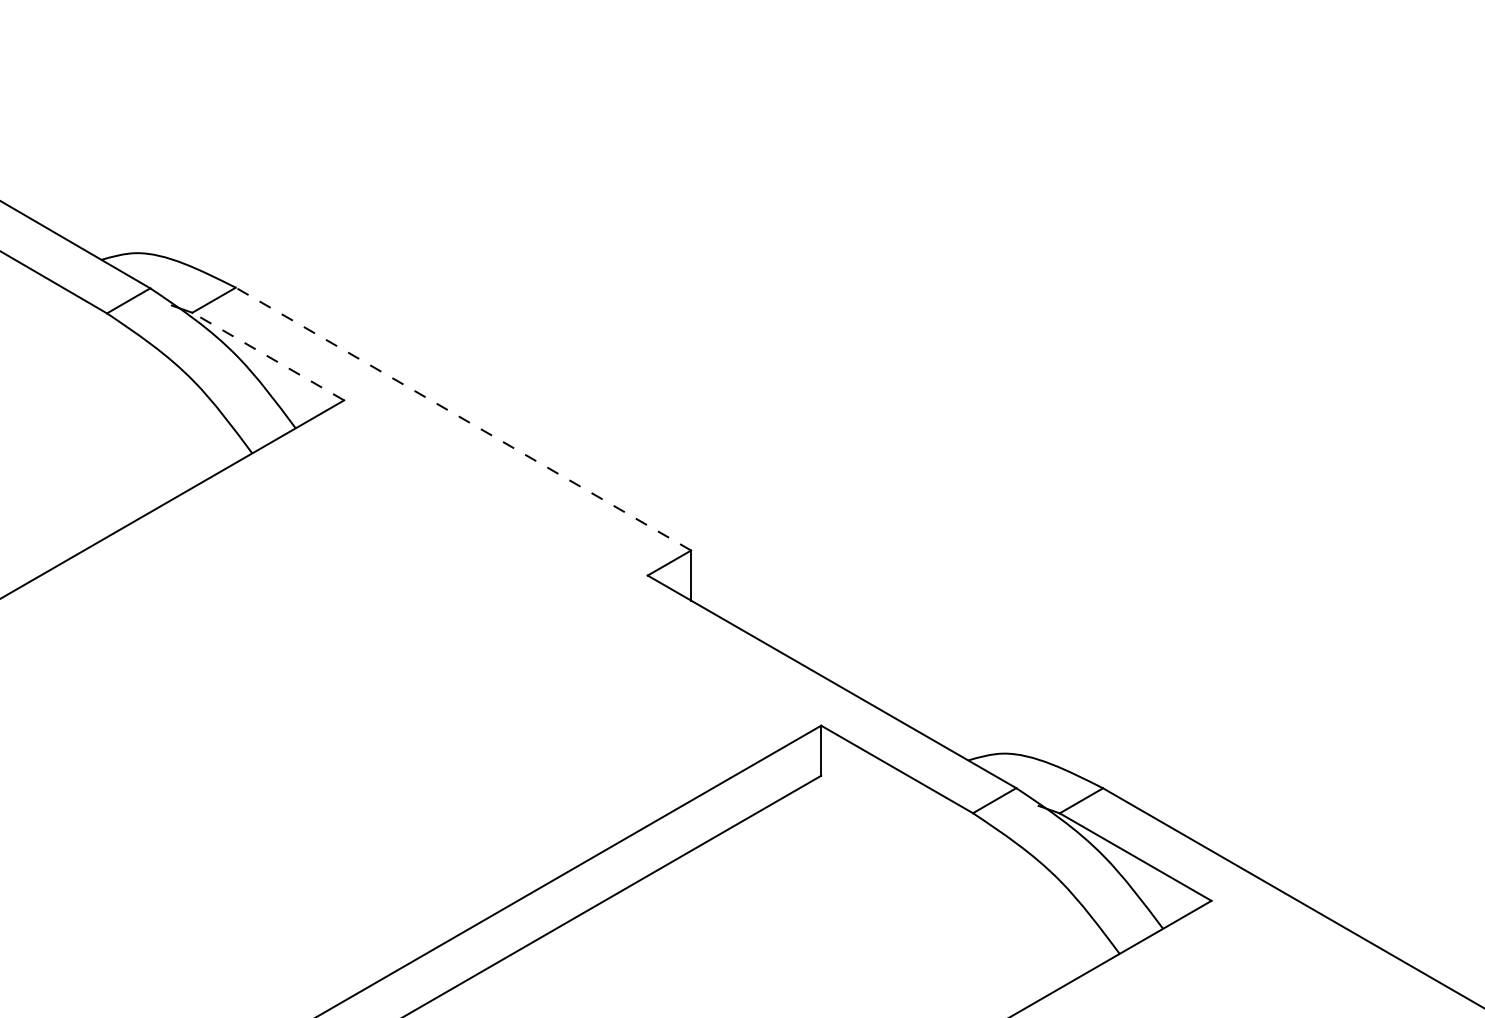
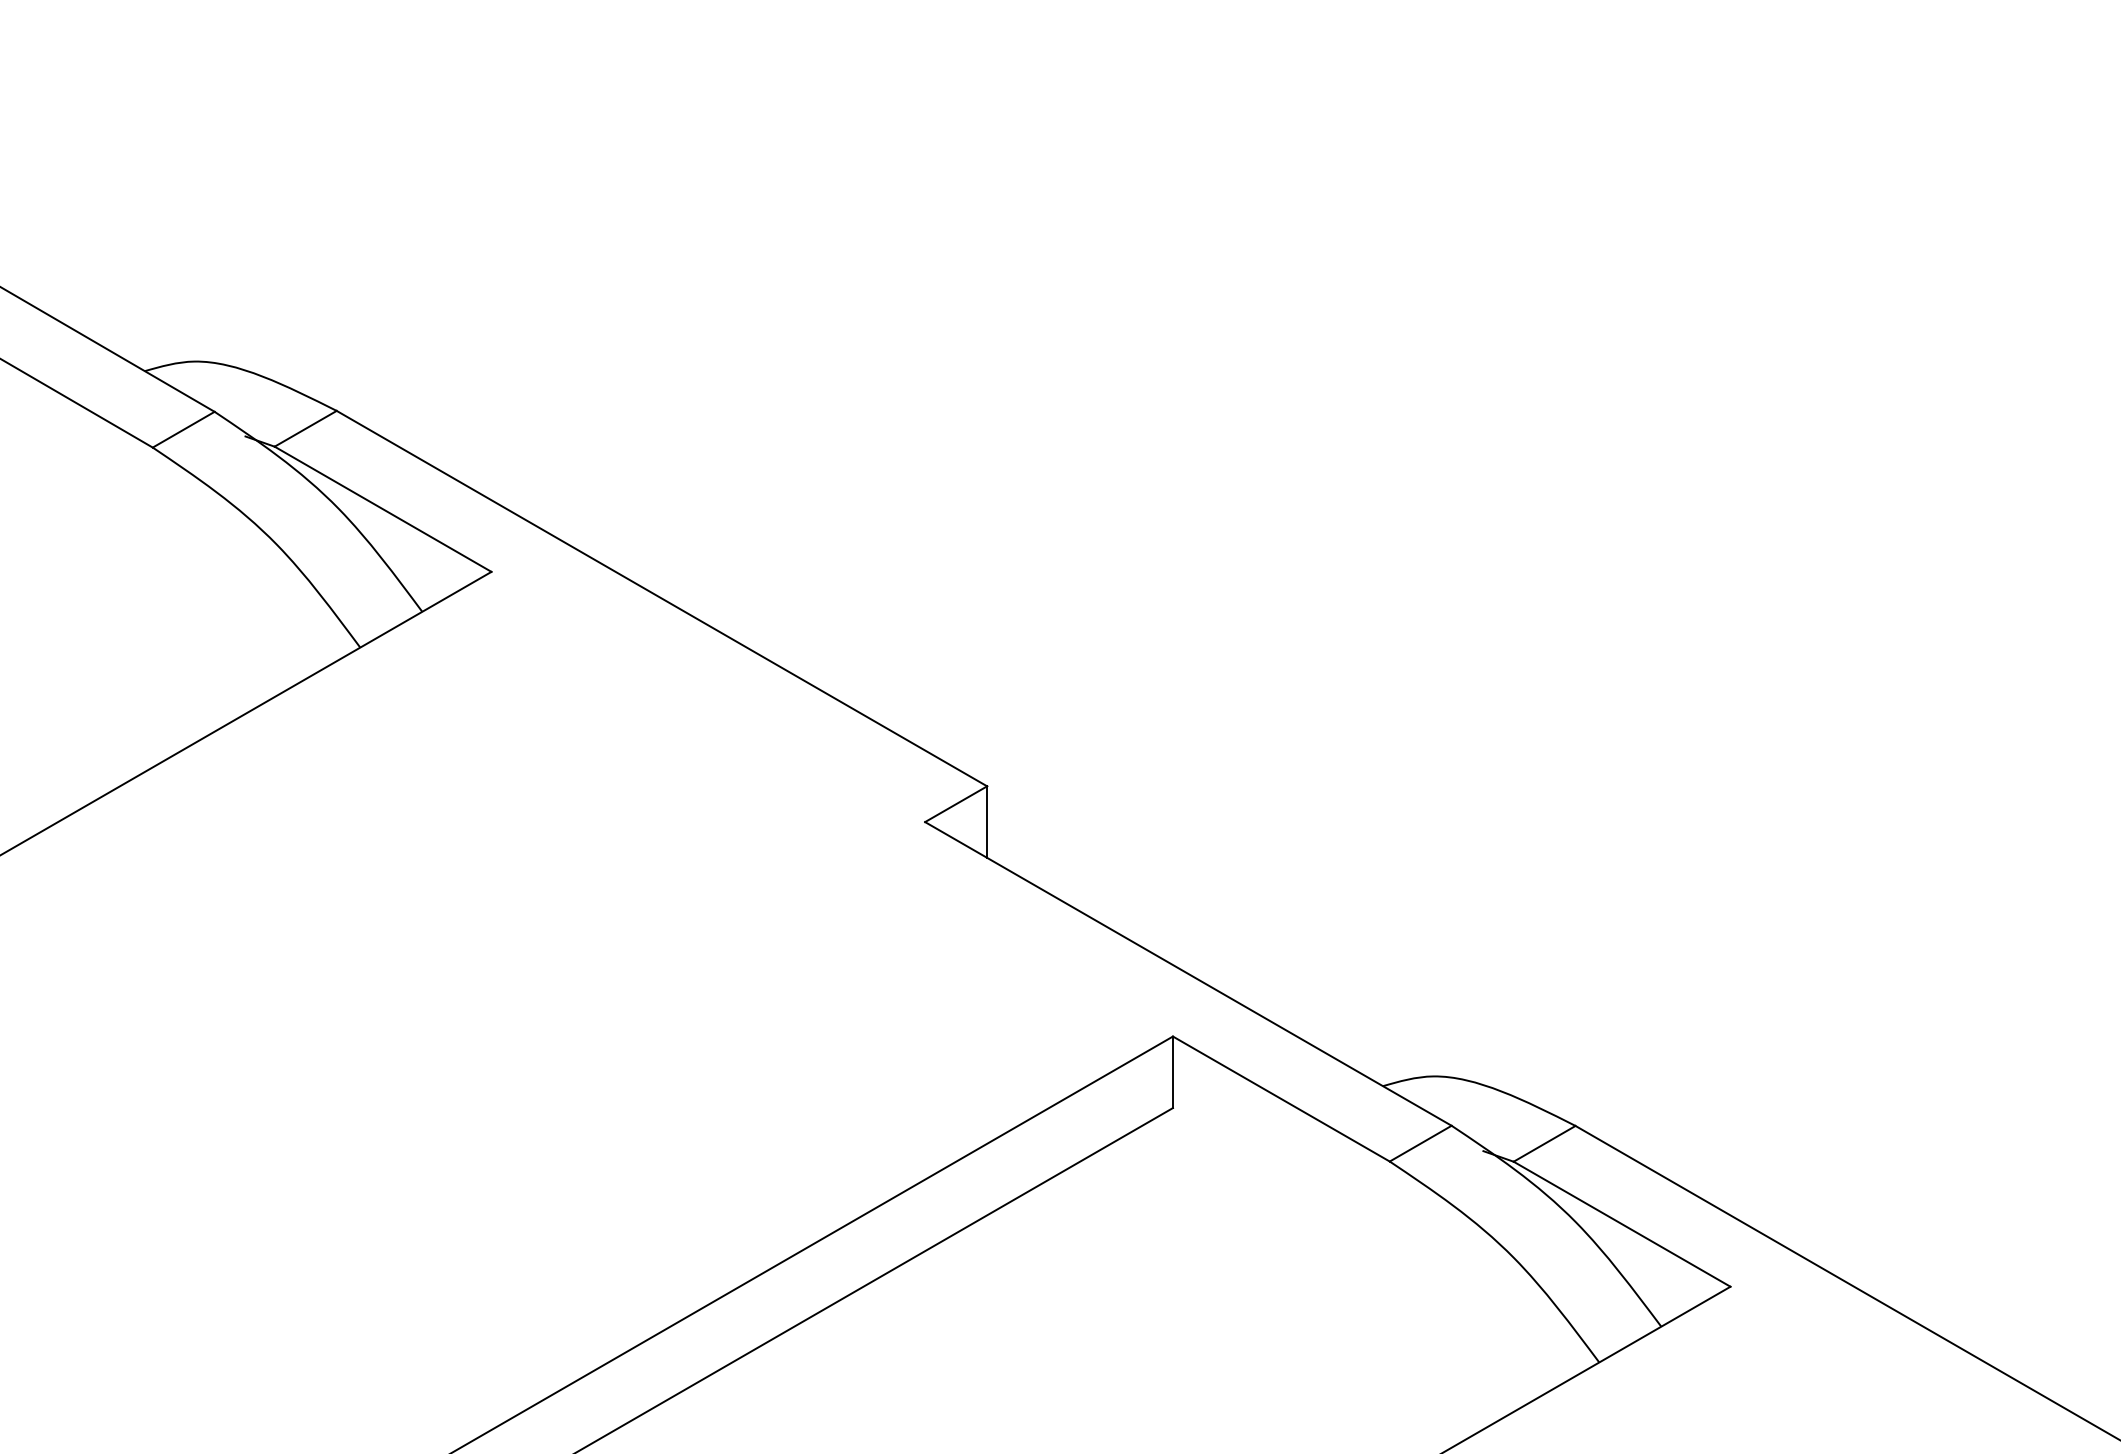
line: (268, 356) -> (383, 509), dashed -> solid
line: (463, 419) -> (661, 599), dashed -> solid

